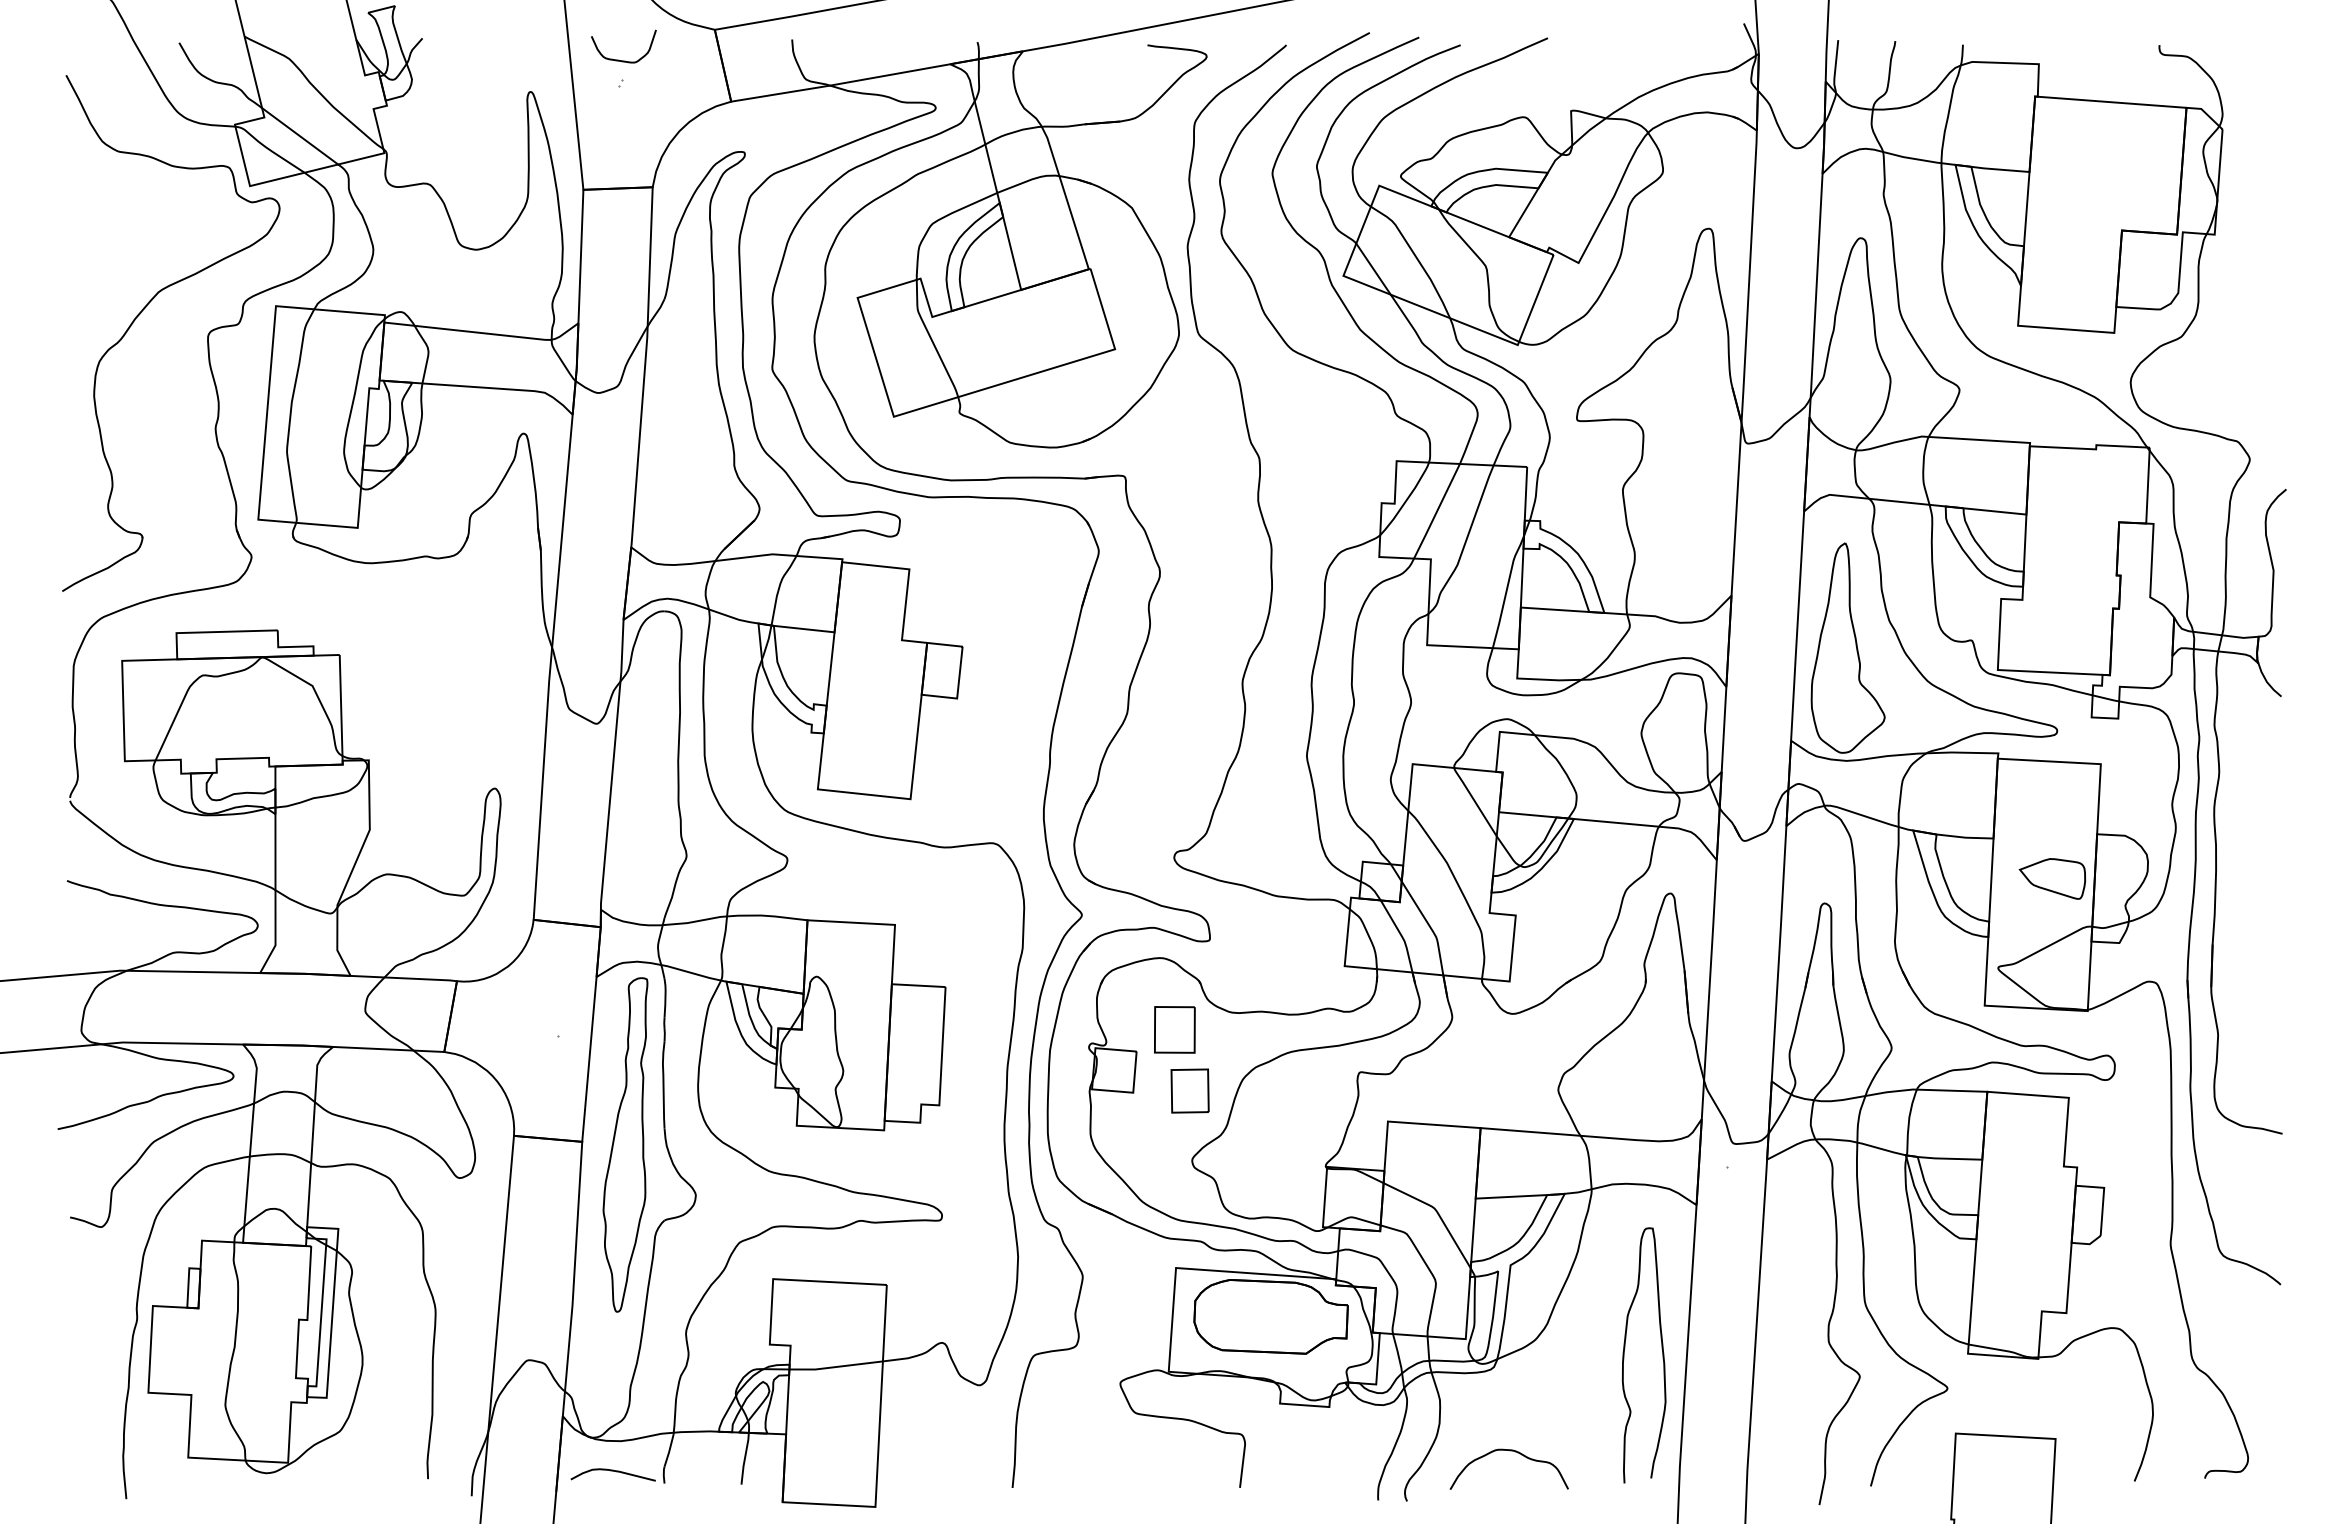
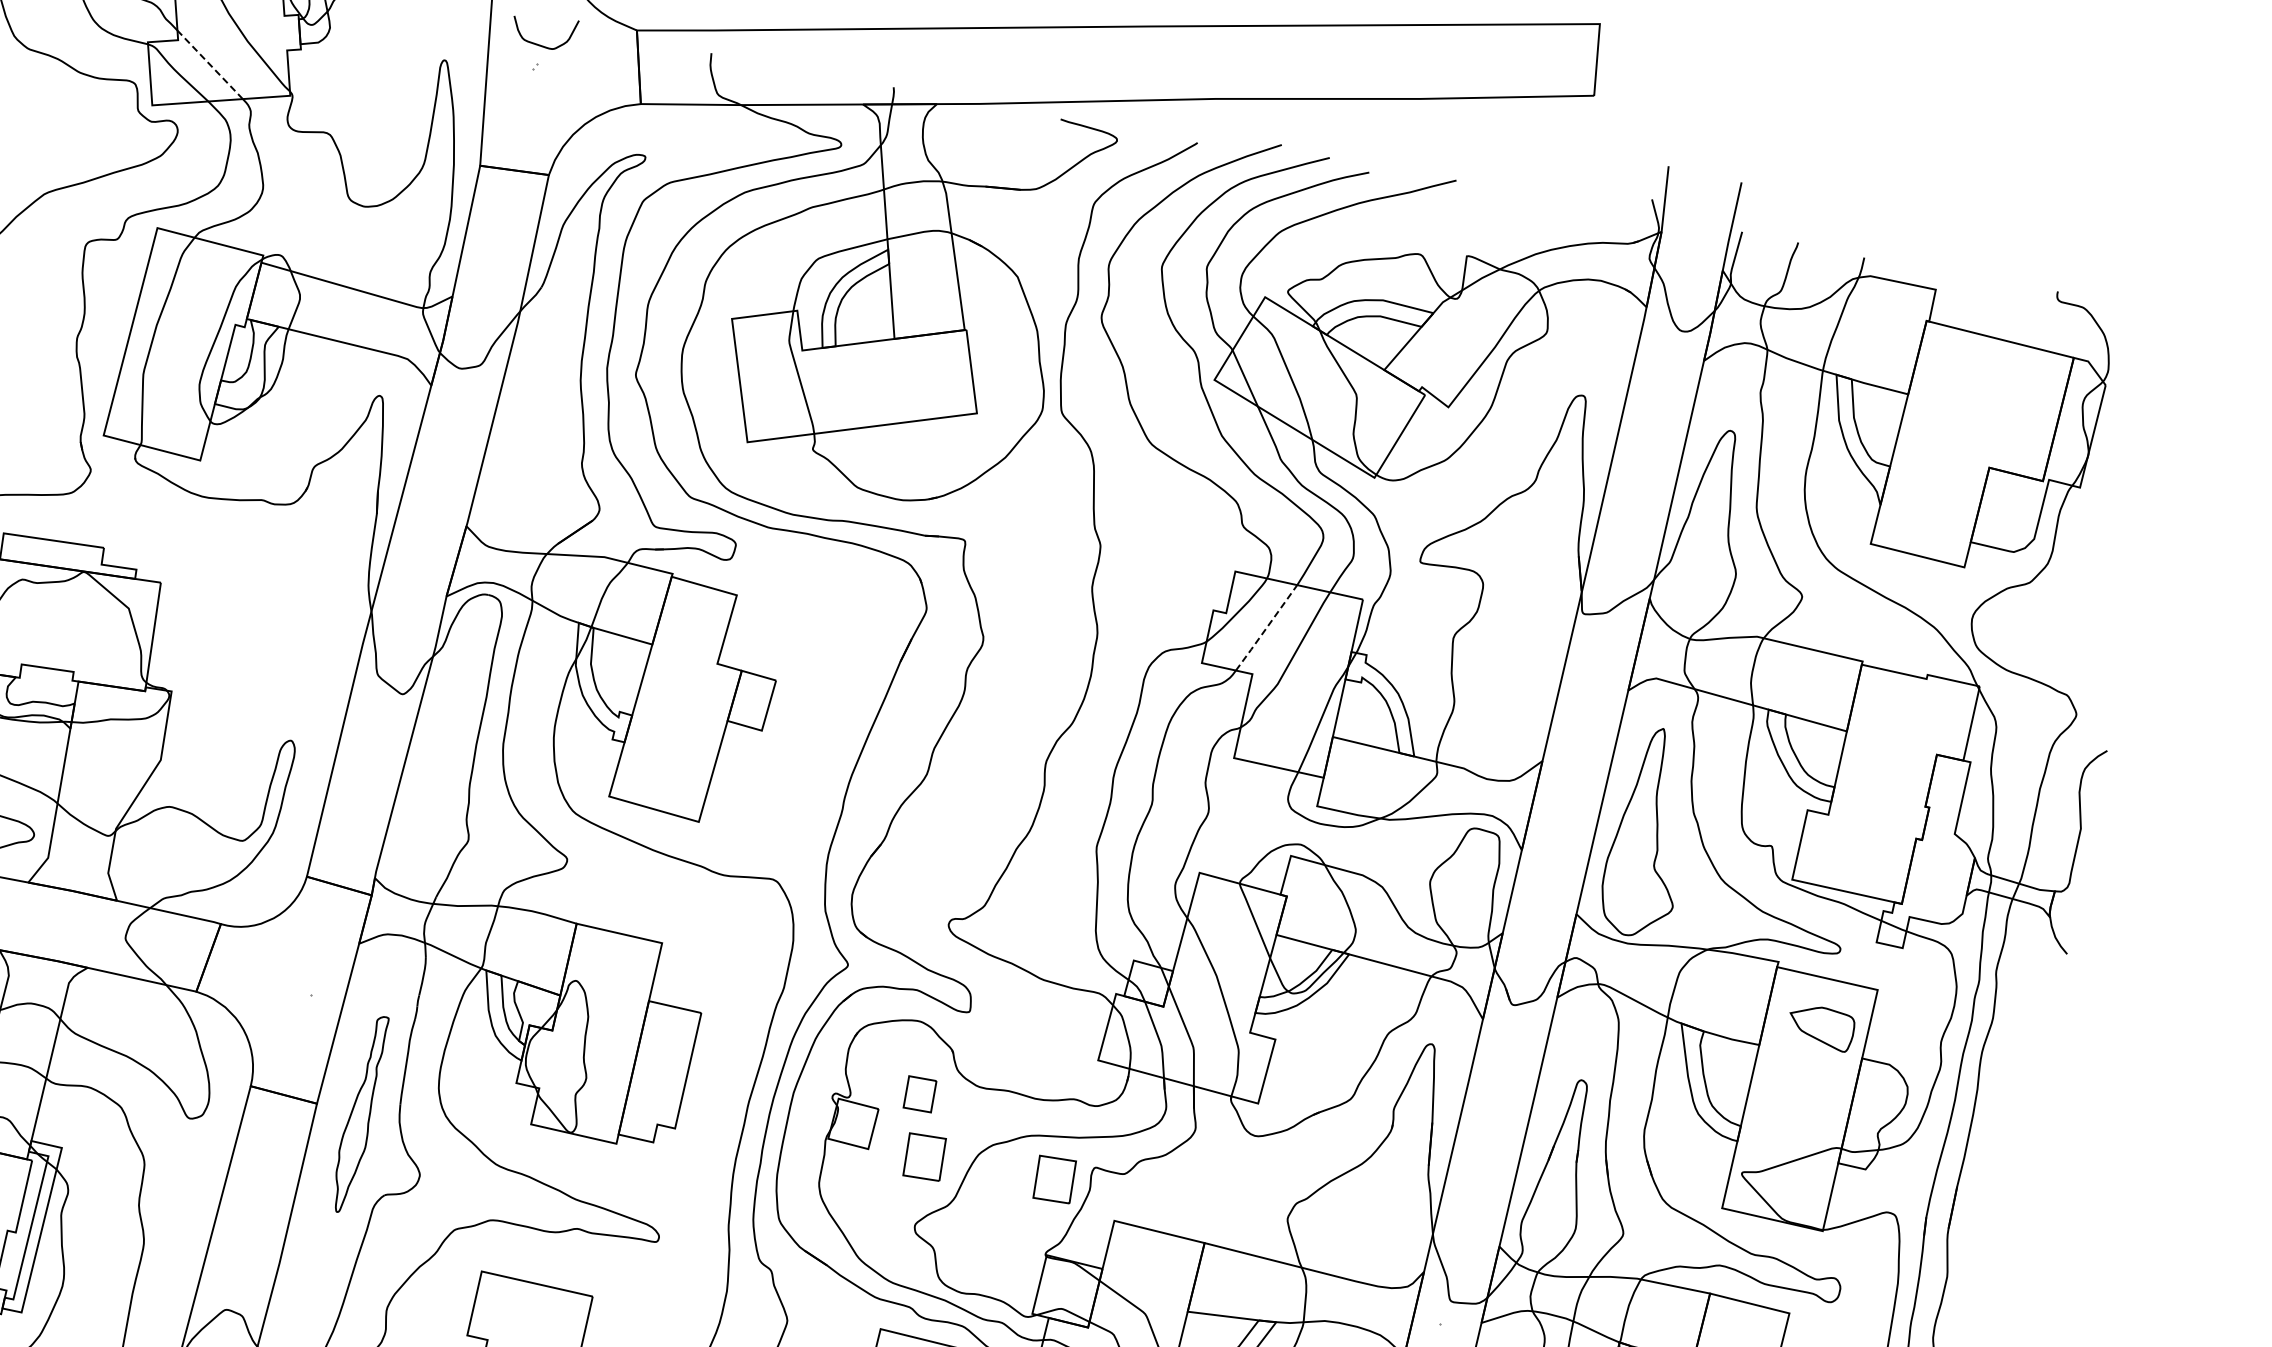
line: (299, 136) -> (209, 64), solid -> dashed
line: (1437, 511) -> (1267, 628), solid -> dashed
part: (2051, 878) -> (1820, 1027), moved
part: (1174, 1029) -> (919, 1093), size x0.7
part: (1321, 1090) -> (1054, 1178), added
part: (625, 1144) -> (359, 1113), size x0.6

